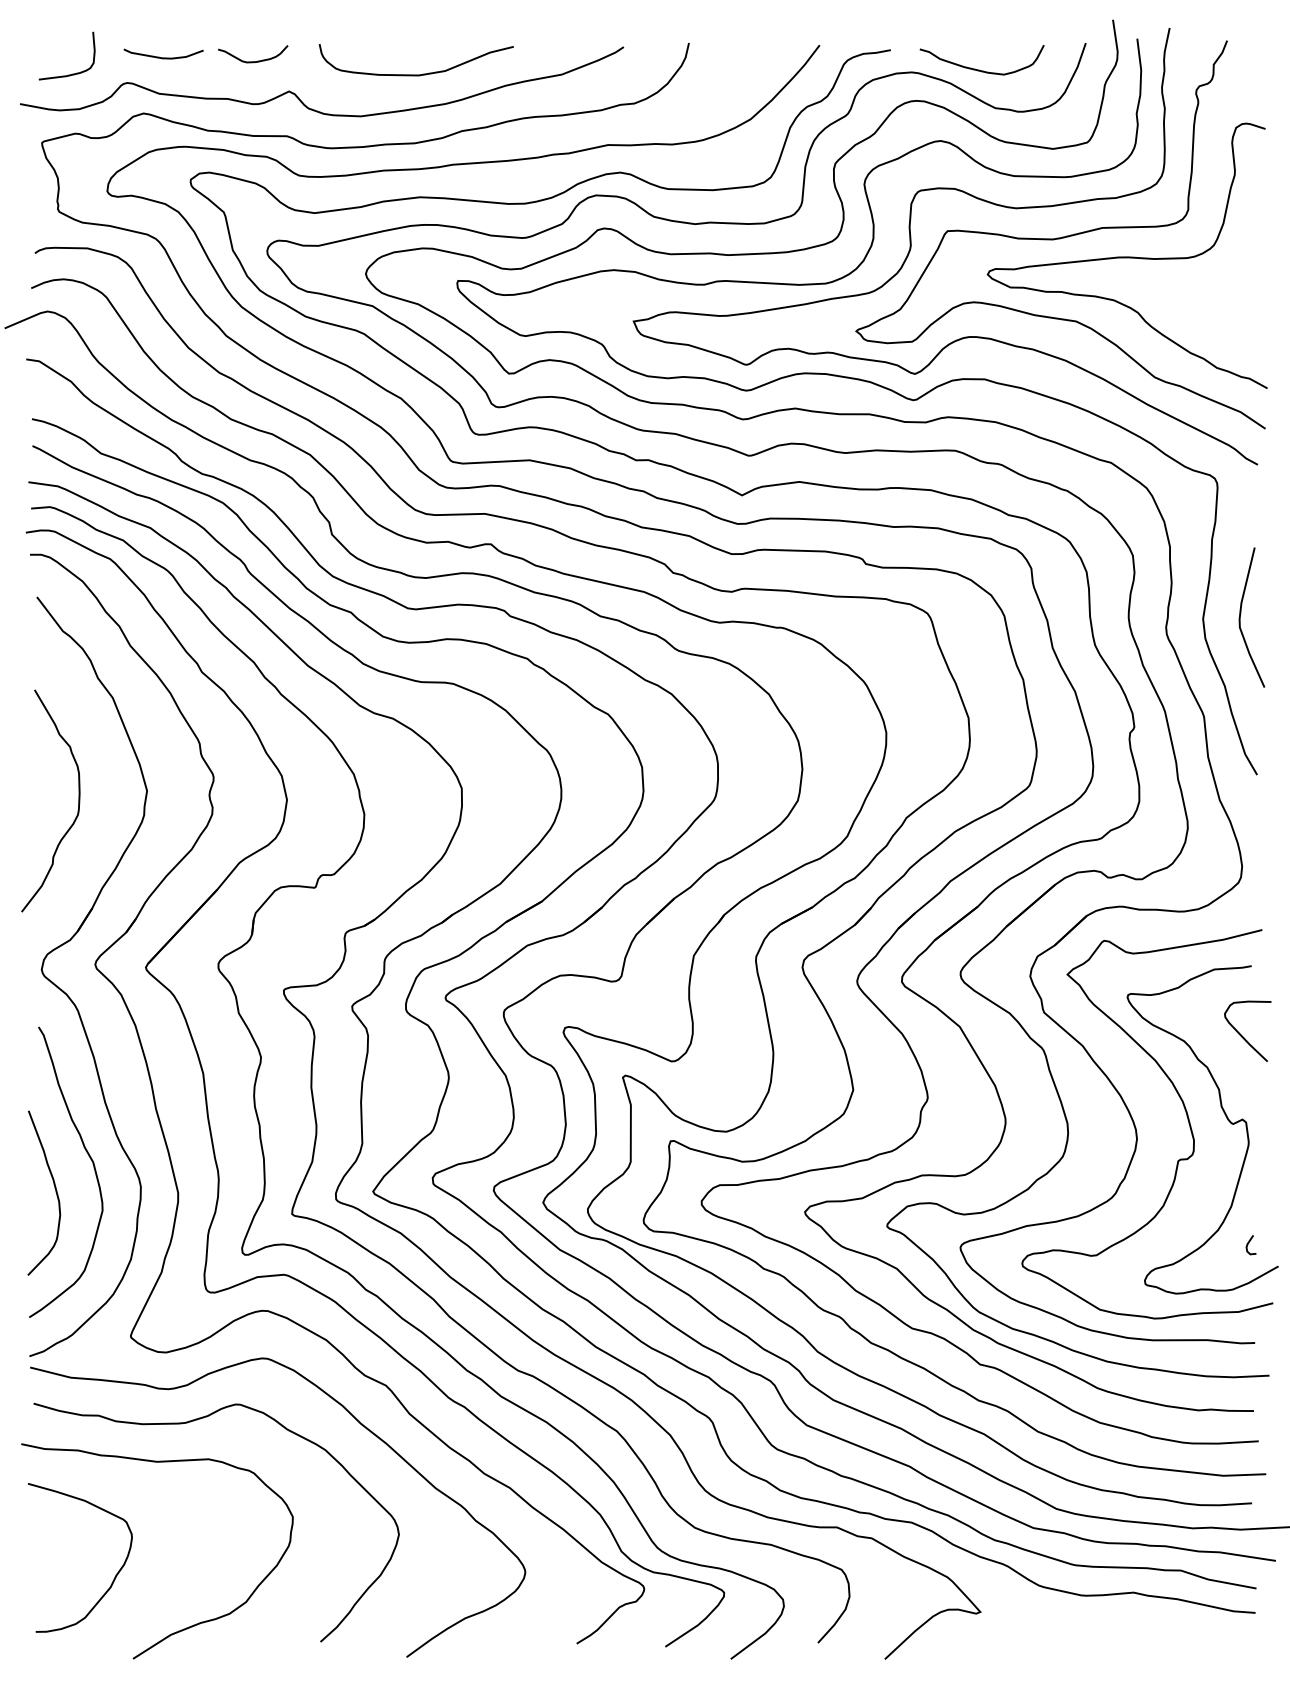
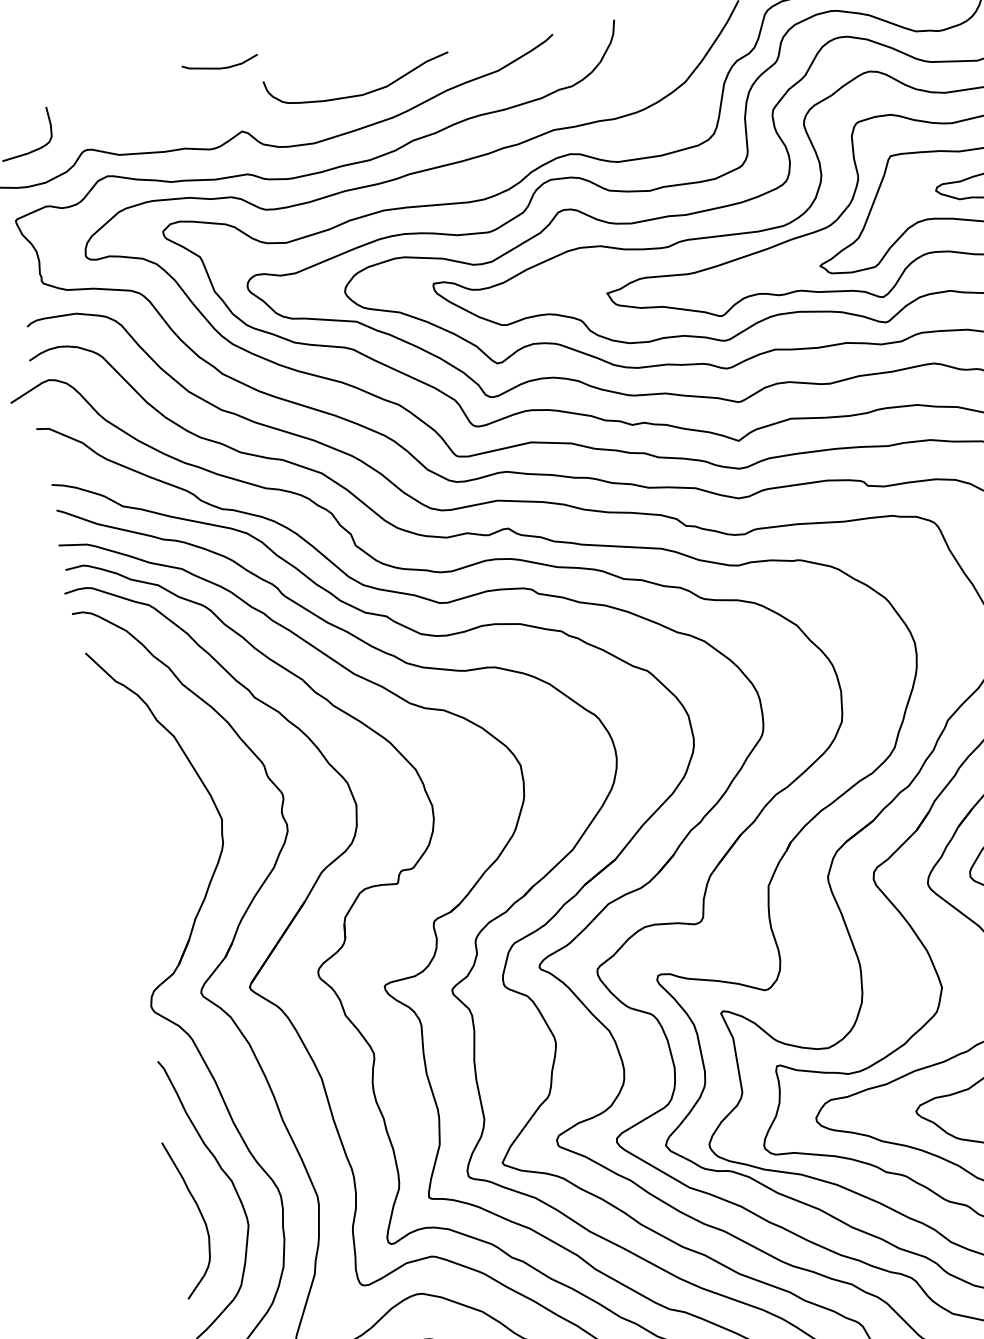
curve: (163, 57) -> (220, 67), moved
curve: (253, 61) -> (203, 108), removed
curve: (78, 800) -> (158, 839), removed

